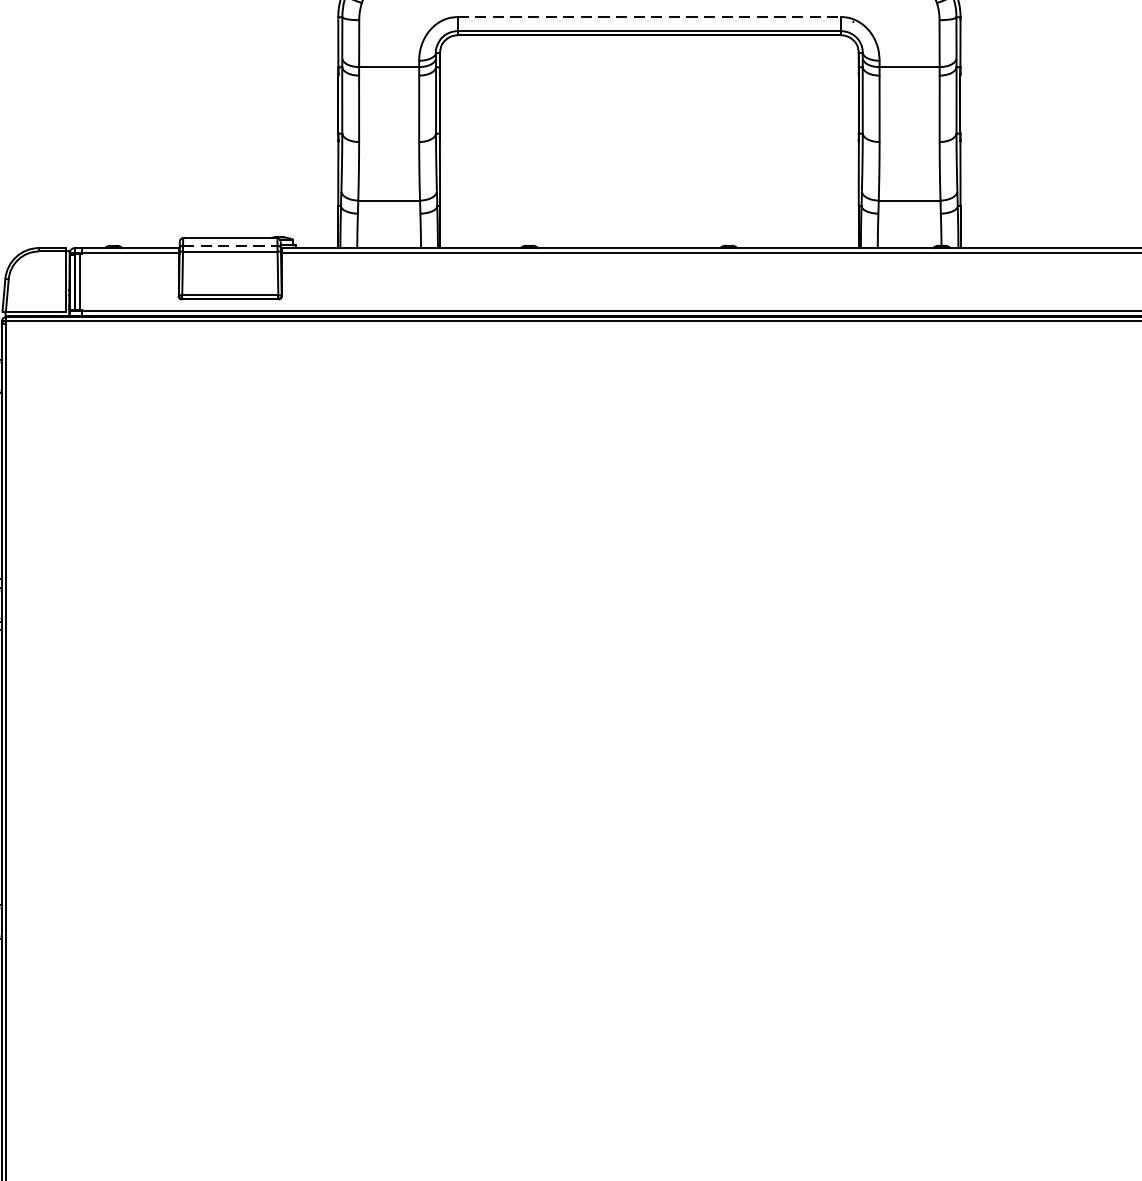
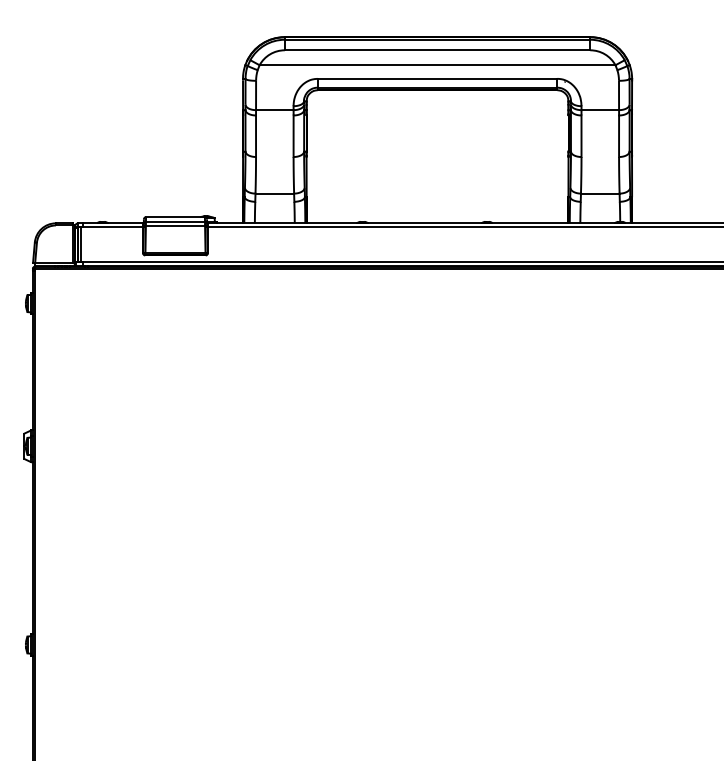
line: (649, 16) -> (437, 78), dashed -> solid
line: (230, 245) -> (175, 221), dashed -> solid

